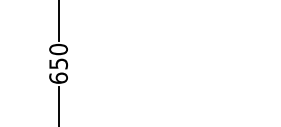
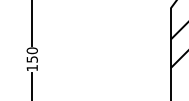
text: (57, 77) -> (31, 67), 650 -> 150

